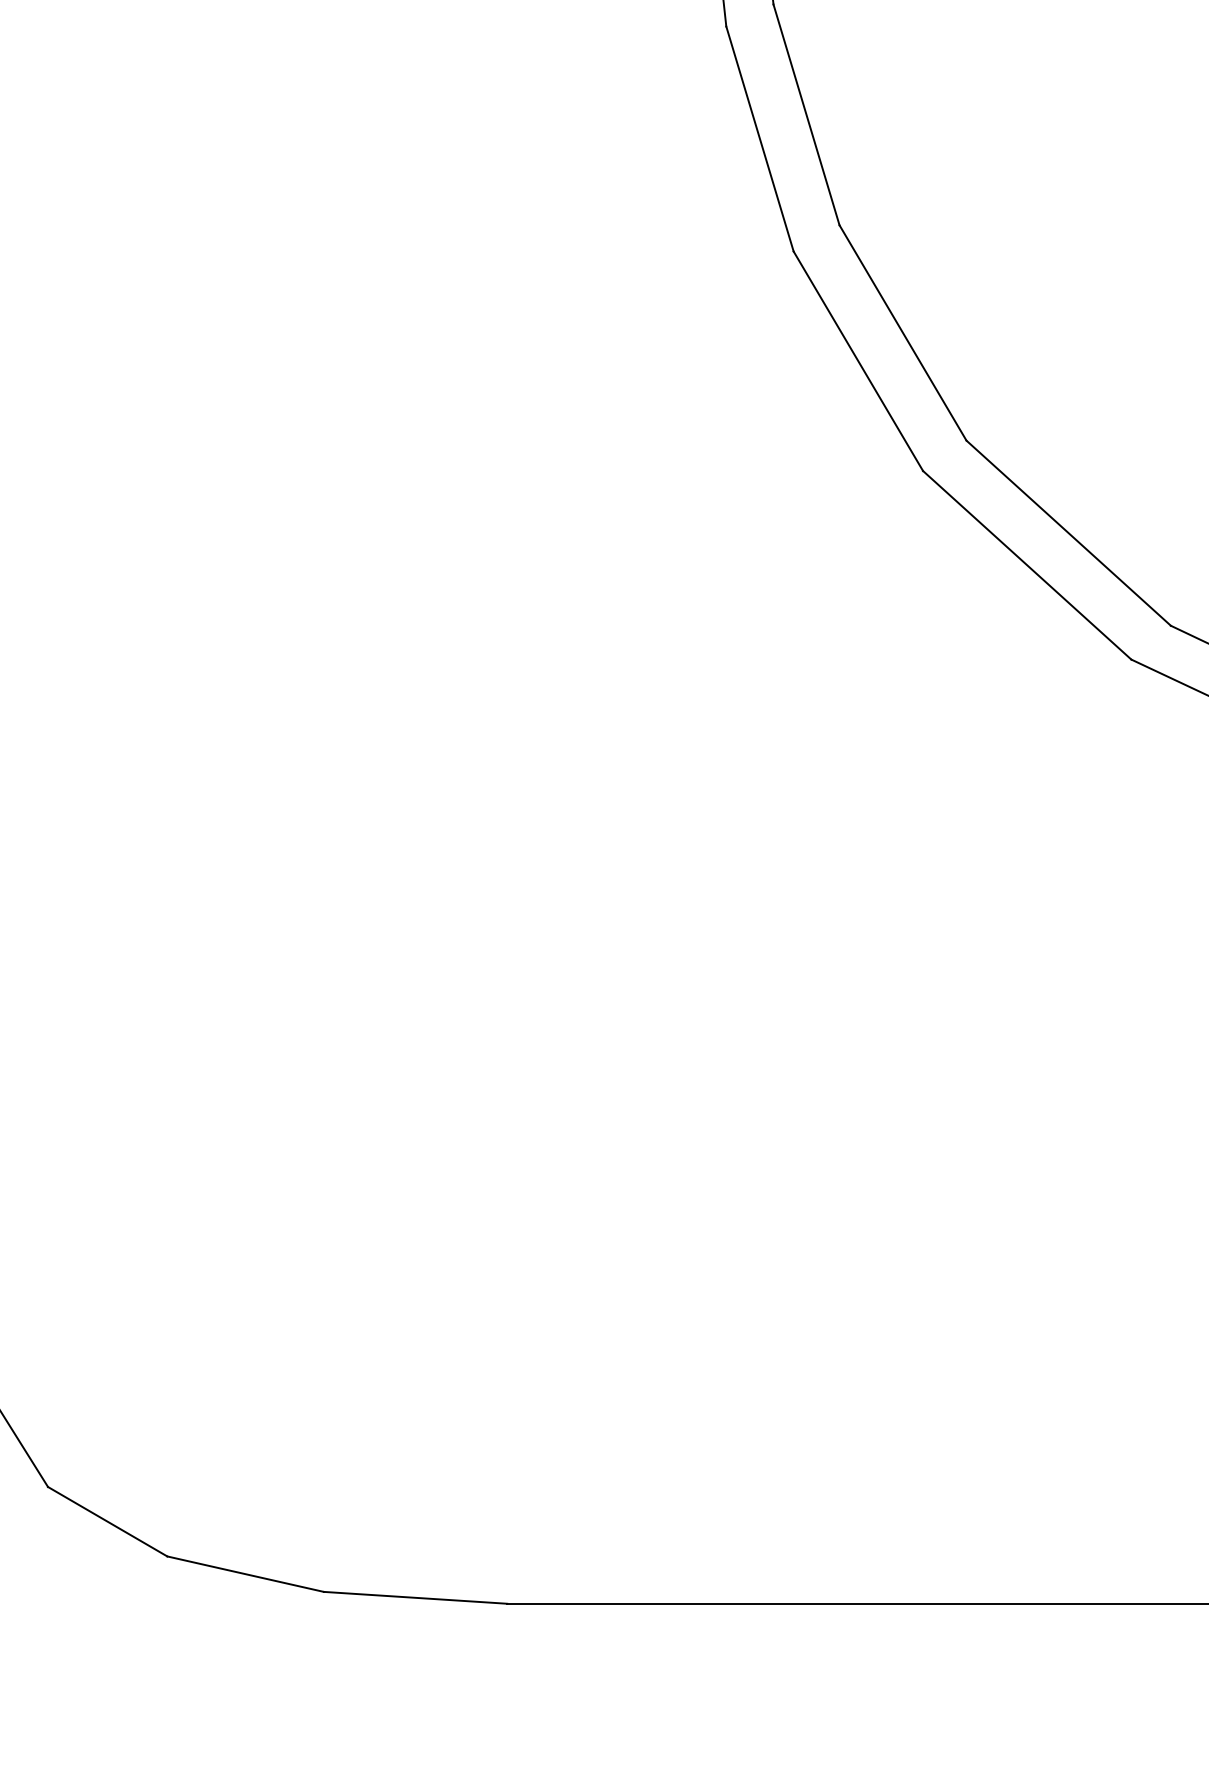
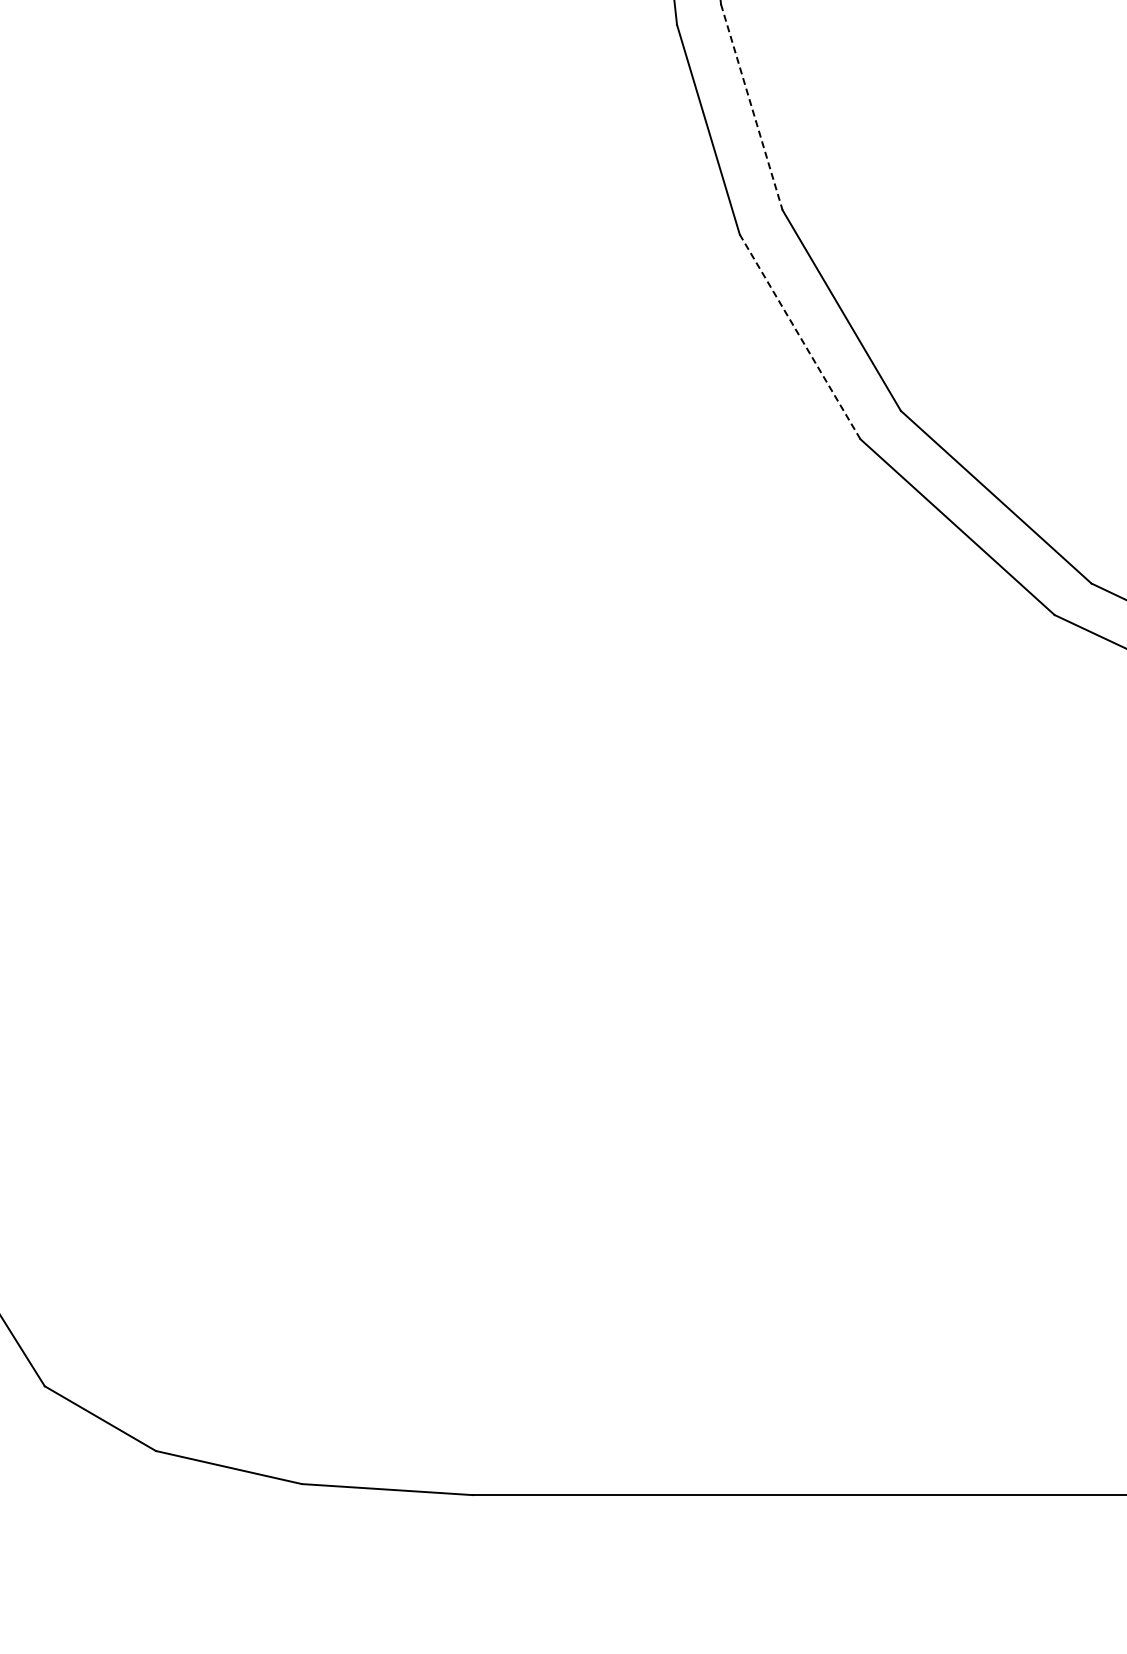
line: (806, 115) -> (751, 107), solid -> dashed
line: (858, 360) -> (800, 336), solid -> dashed

